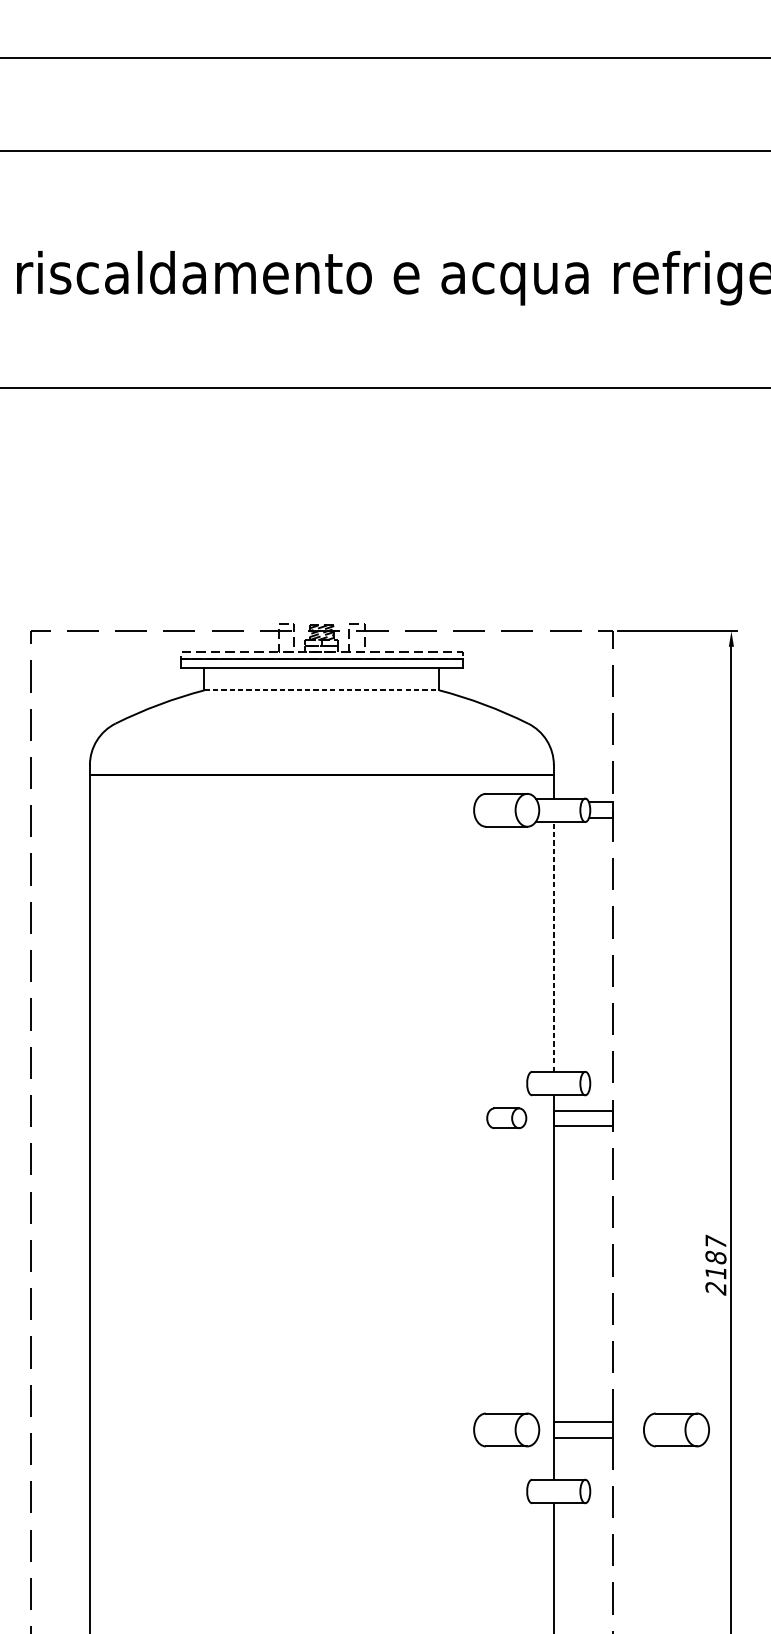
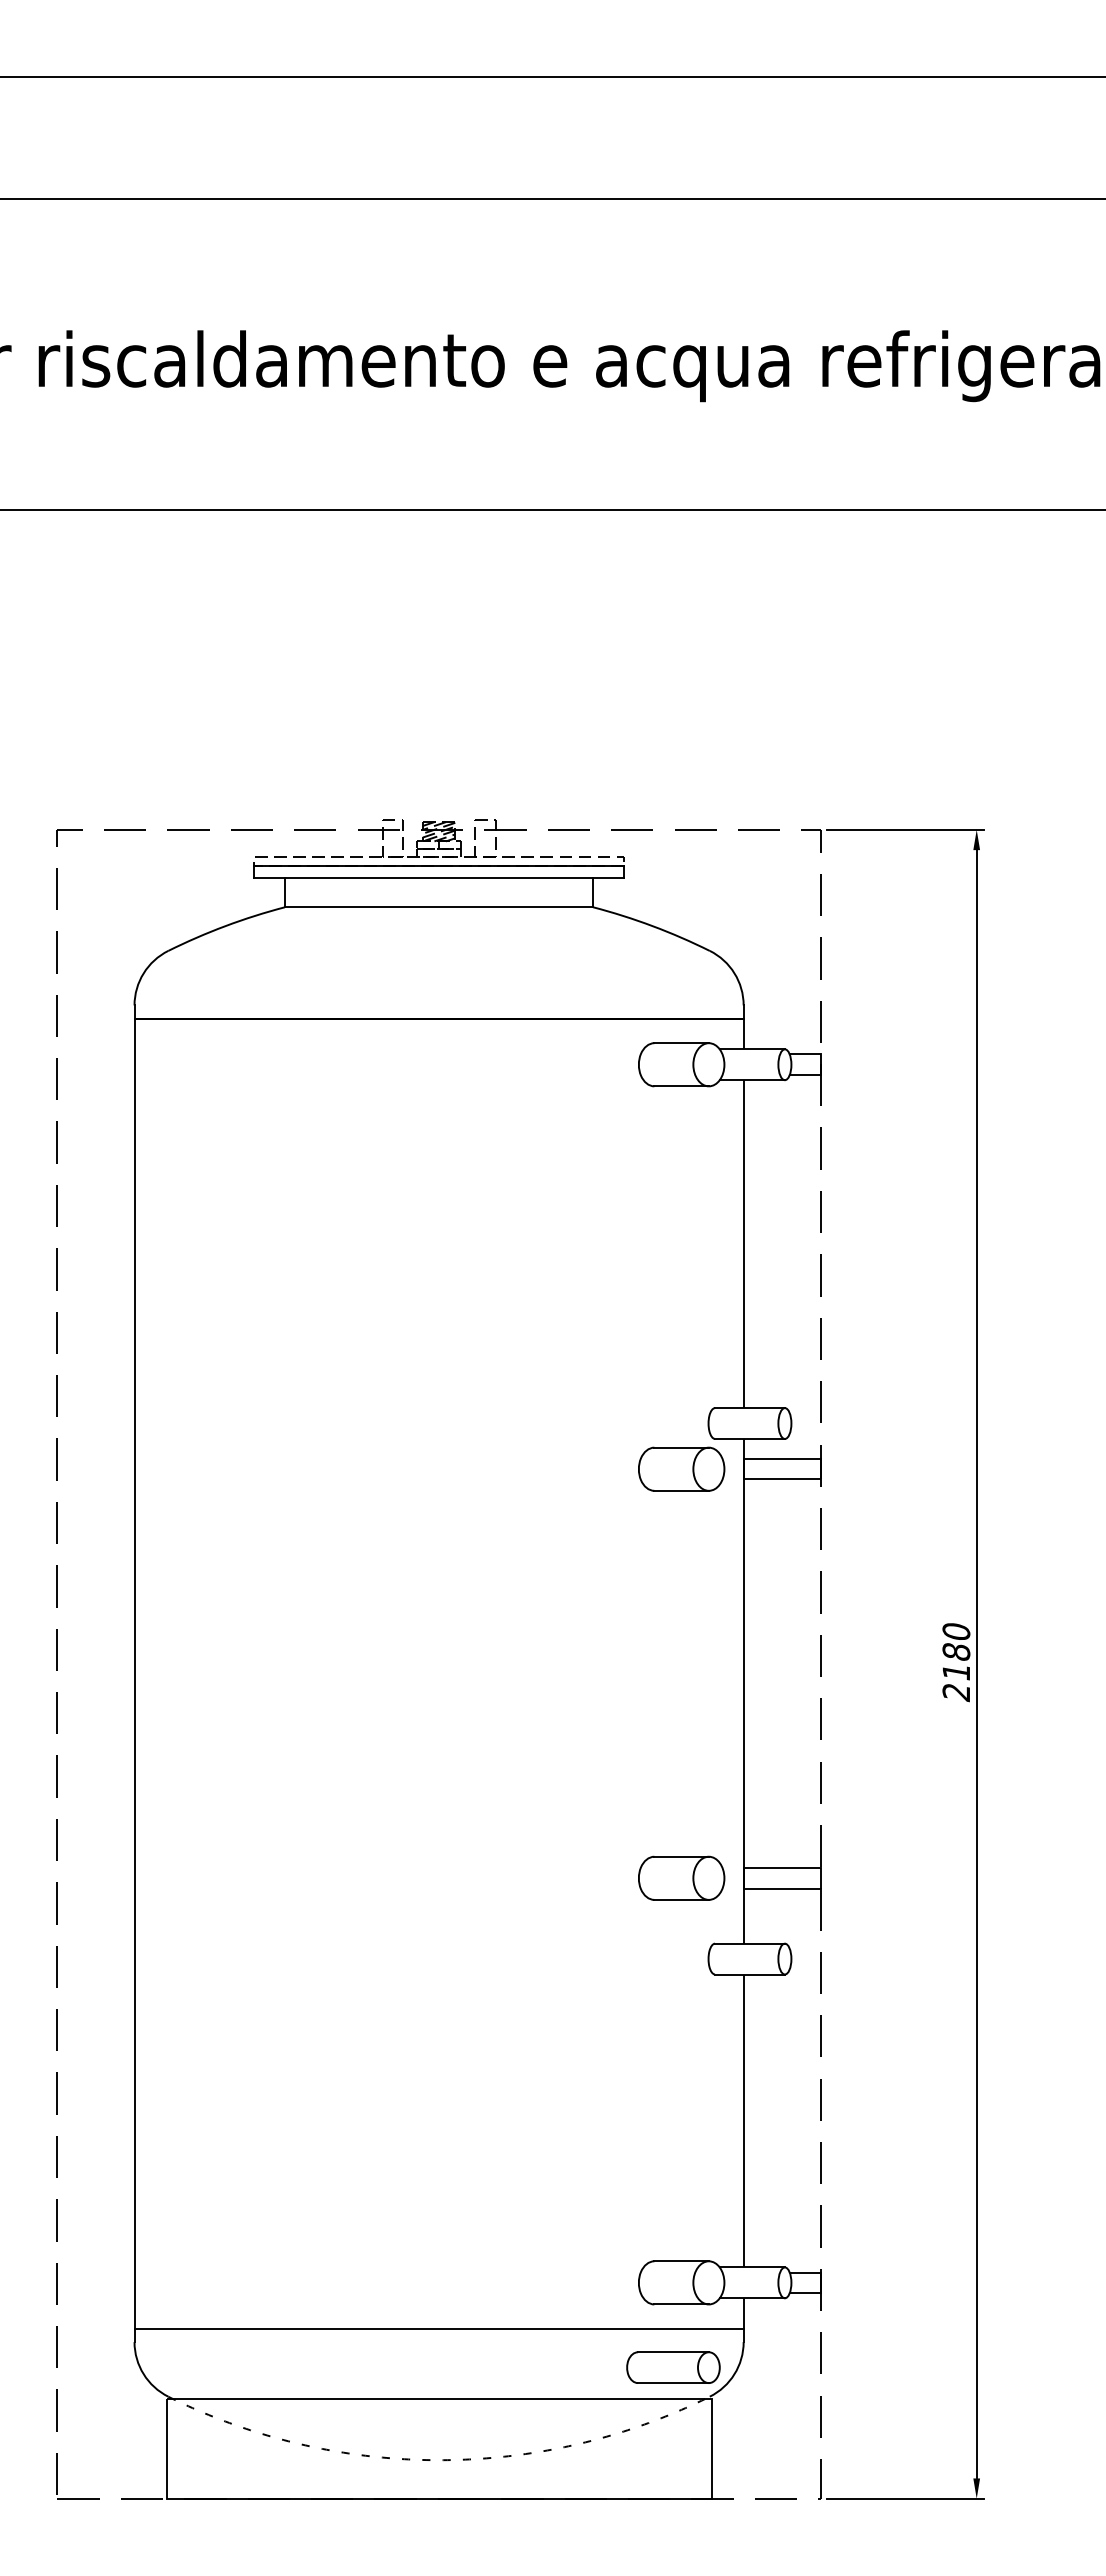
line: (322, 690) -> (439, 907), dashed -> solid
line: (553, 947) -> (743, 1244), dashed -> solid
part: (506, 1117) -> (681, 1468), size x1.67
text: (716, 1241) -> (956, 1630), 2187 -> 2180
part: (676, 1429) -> (904, 1877), removed

